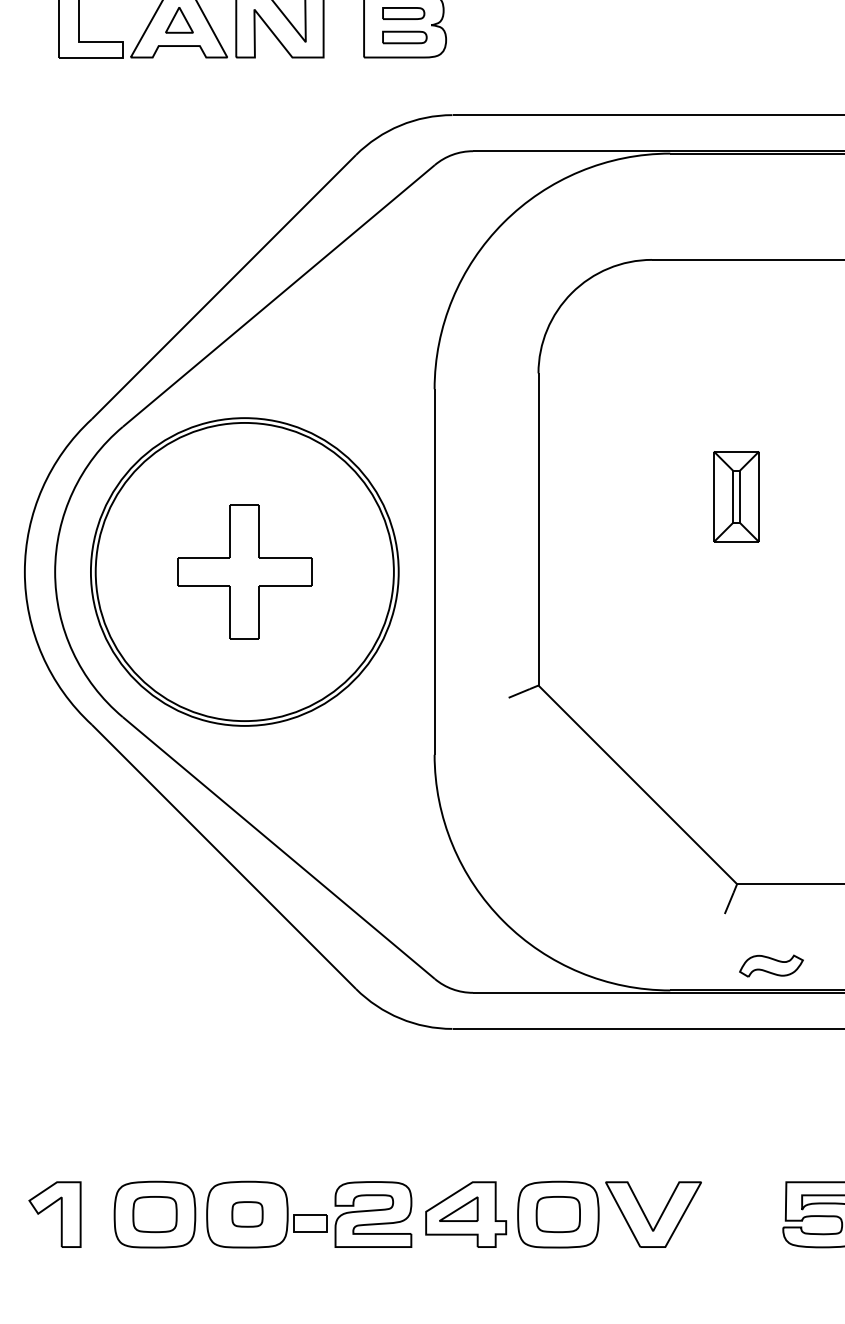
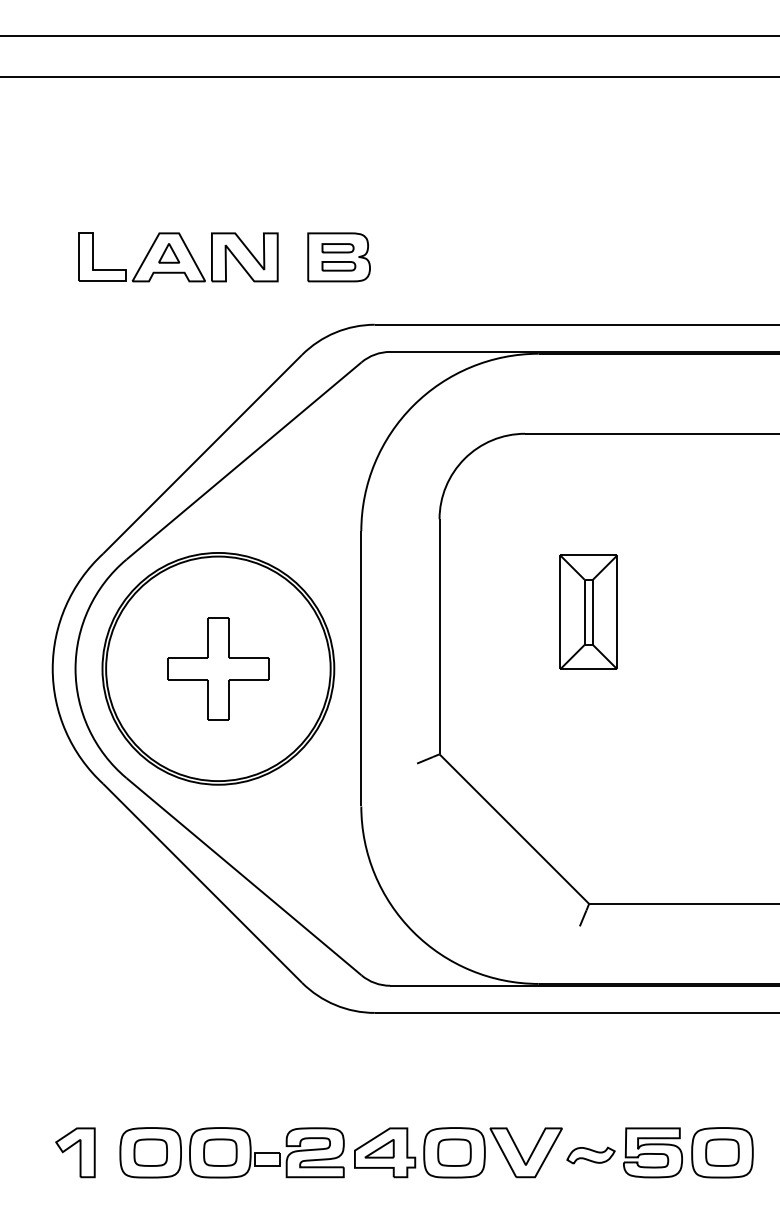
part: (736, 495) -> (588, 611), size x1.67
part: (770, 965) -> (590, 1155), moved
part: (247, 1214) -> (220, 1152), size x1.43

